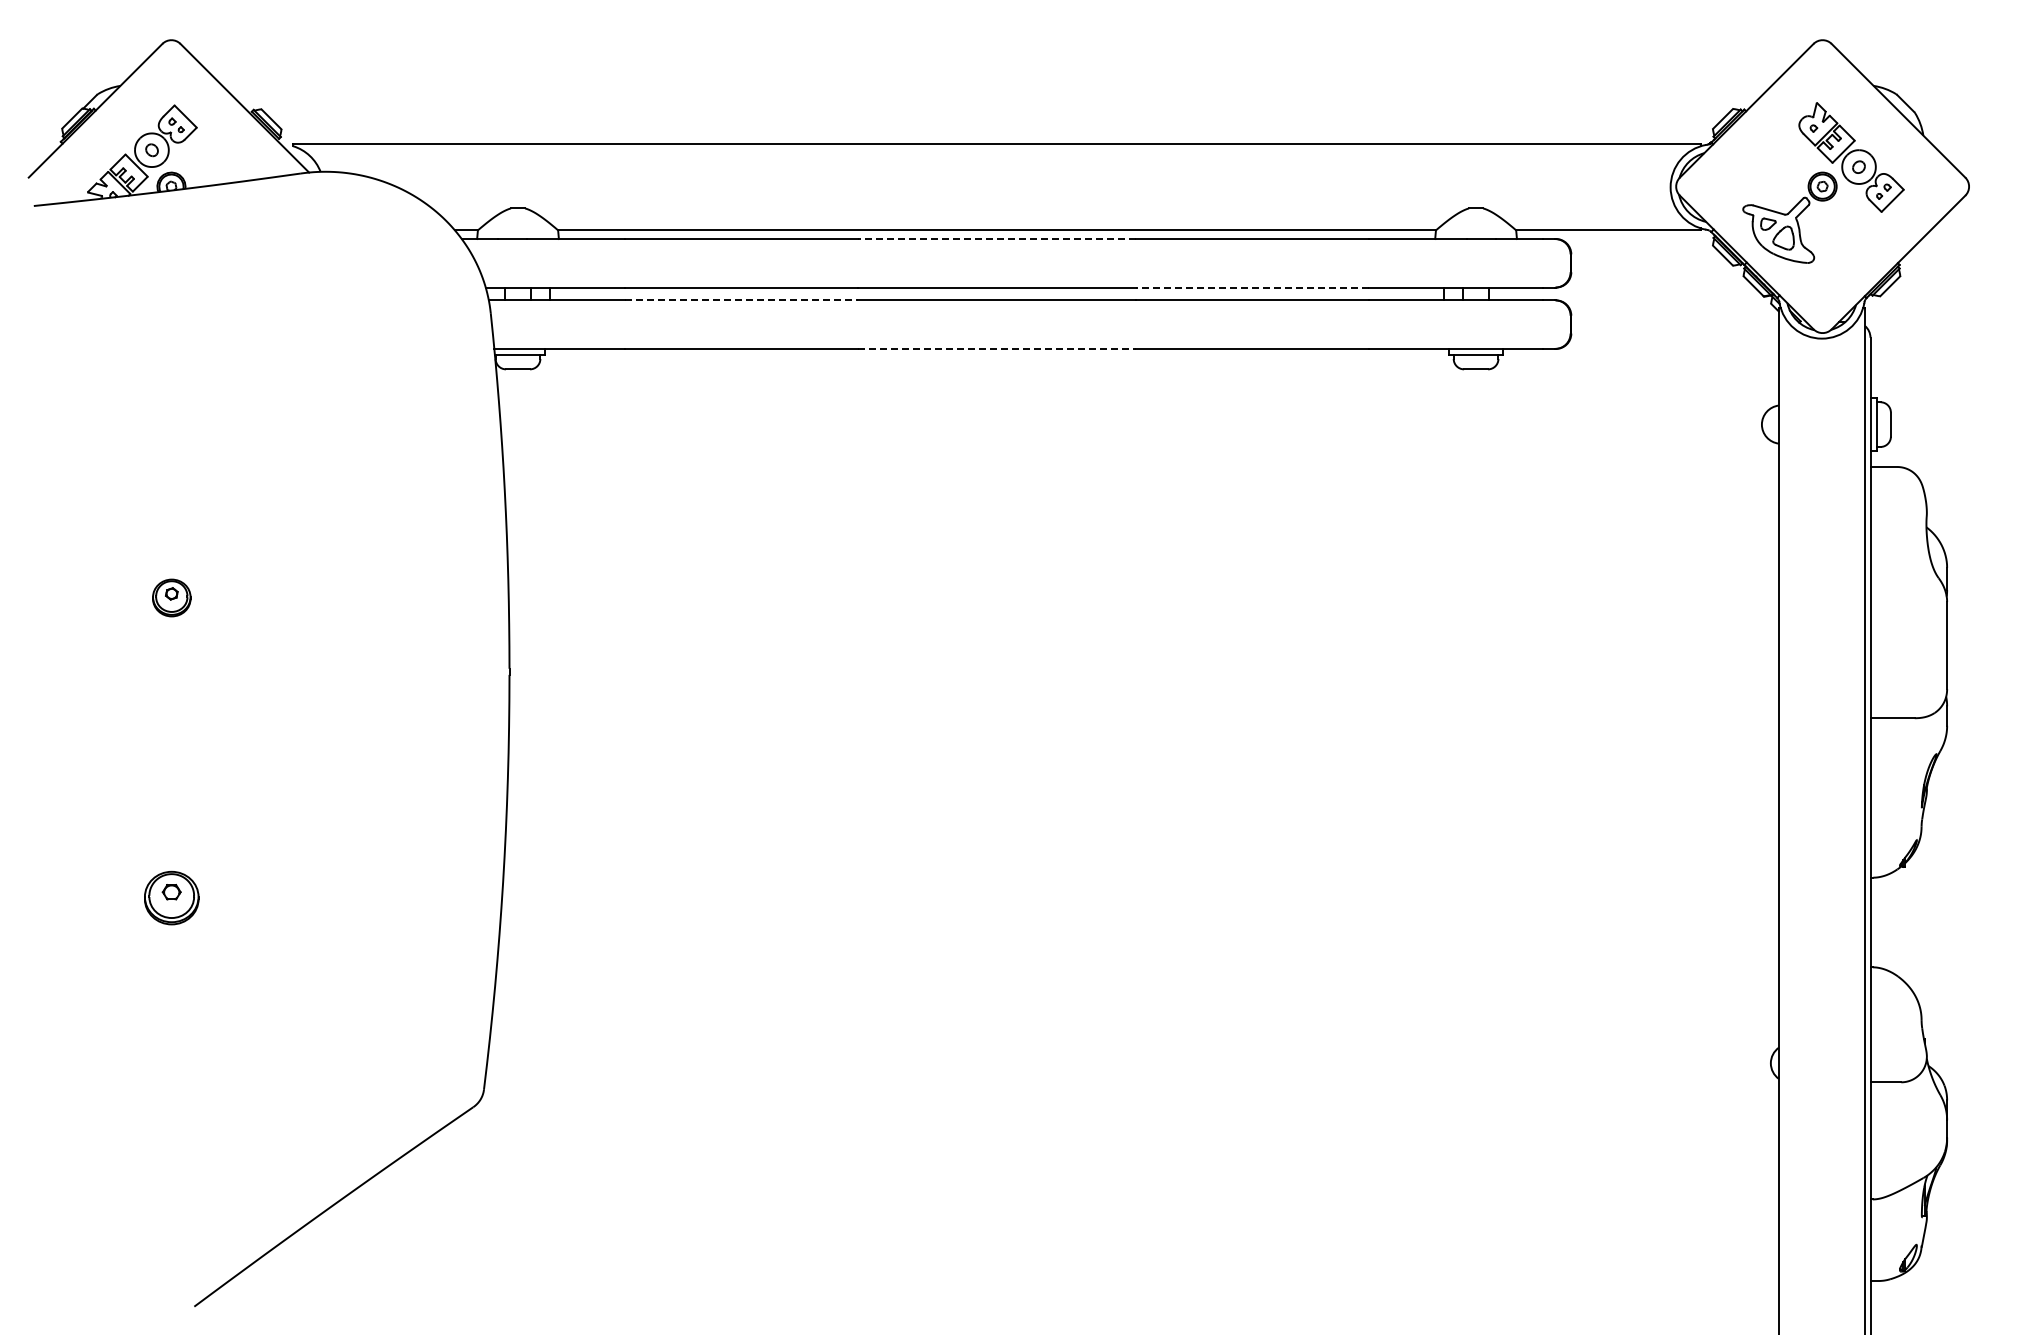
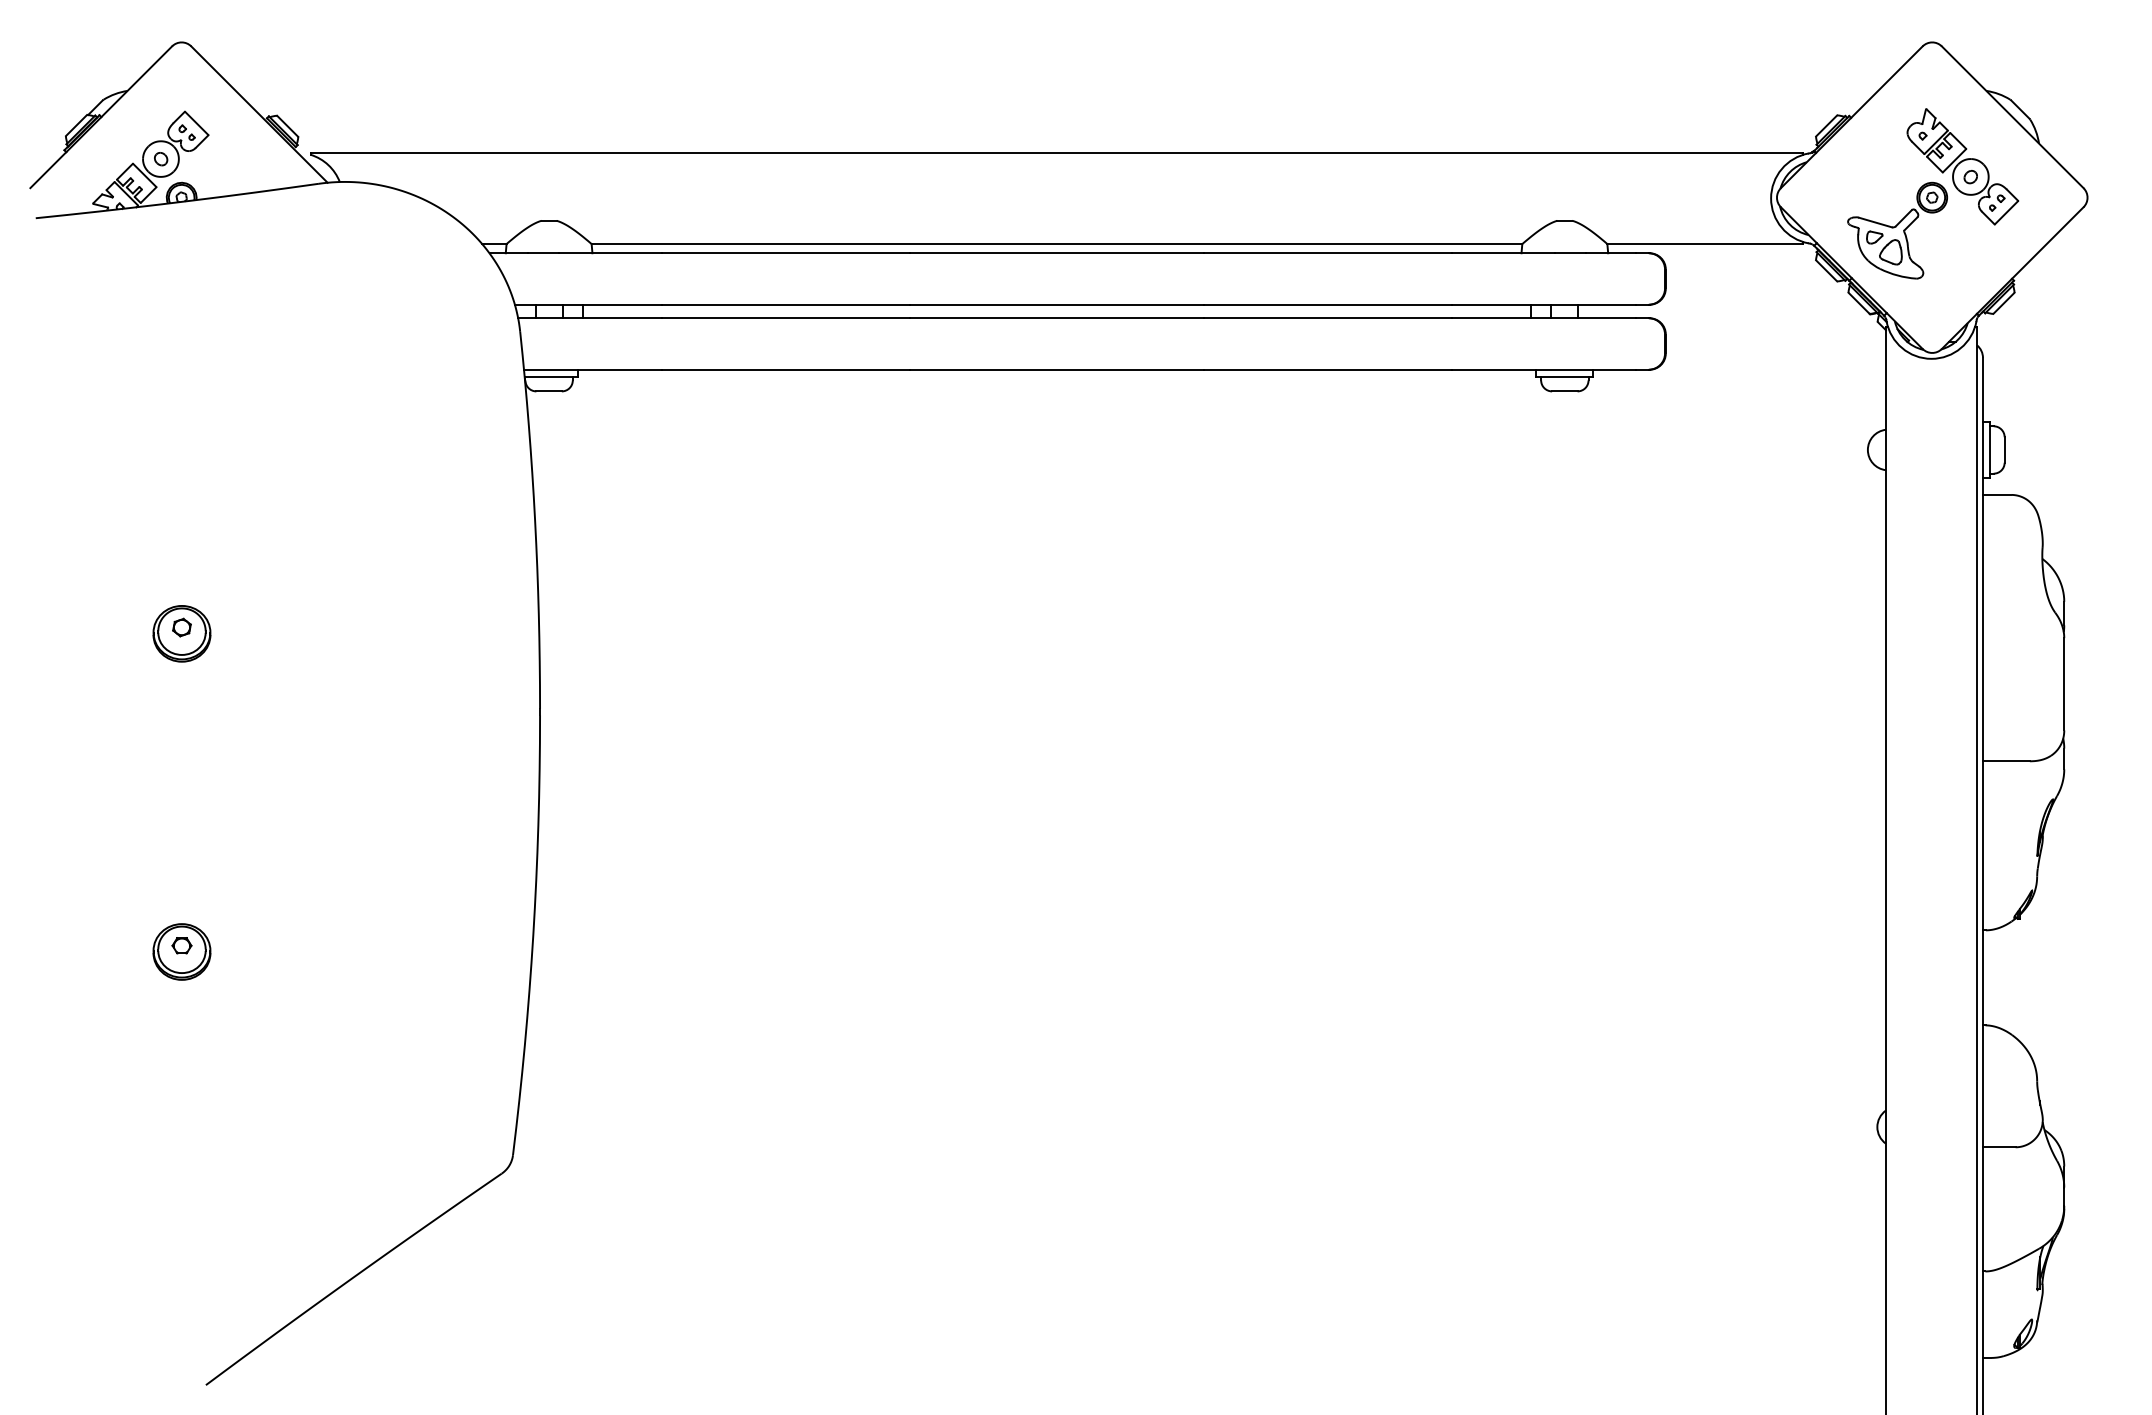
line: (997, 239) -> (1057, 253), dashed -> solid
line: (1252, 287) -> (1327, 304), dashed -> solid
line: (741, 300) -> (786, 318), dashed -> solid
line: (997, 348) -> (1057, 369), dashed -> solid
part: (171, 597) -> (181, 633), size x1.43

